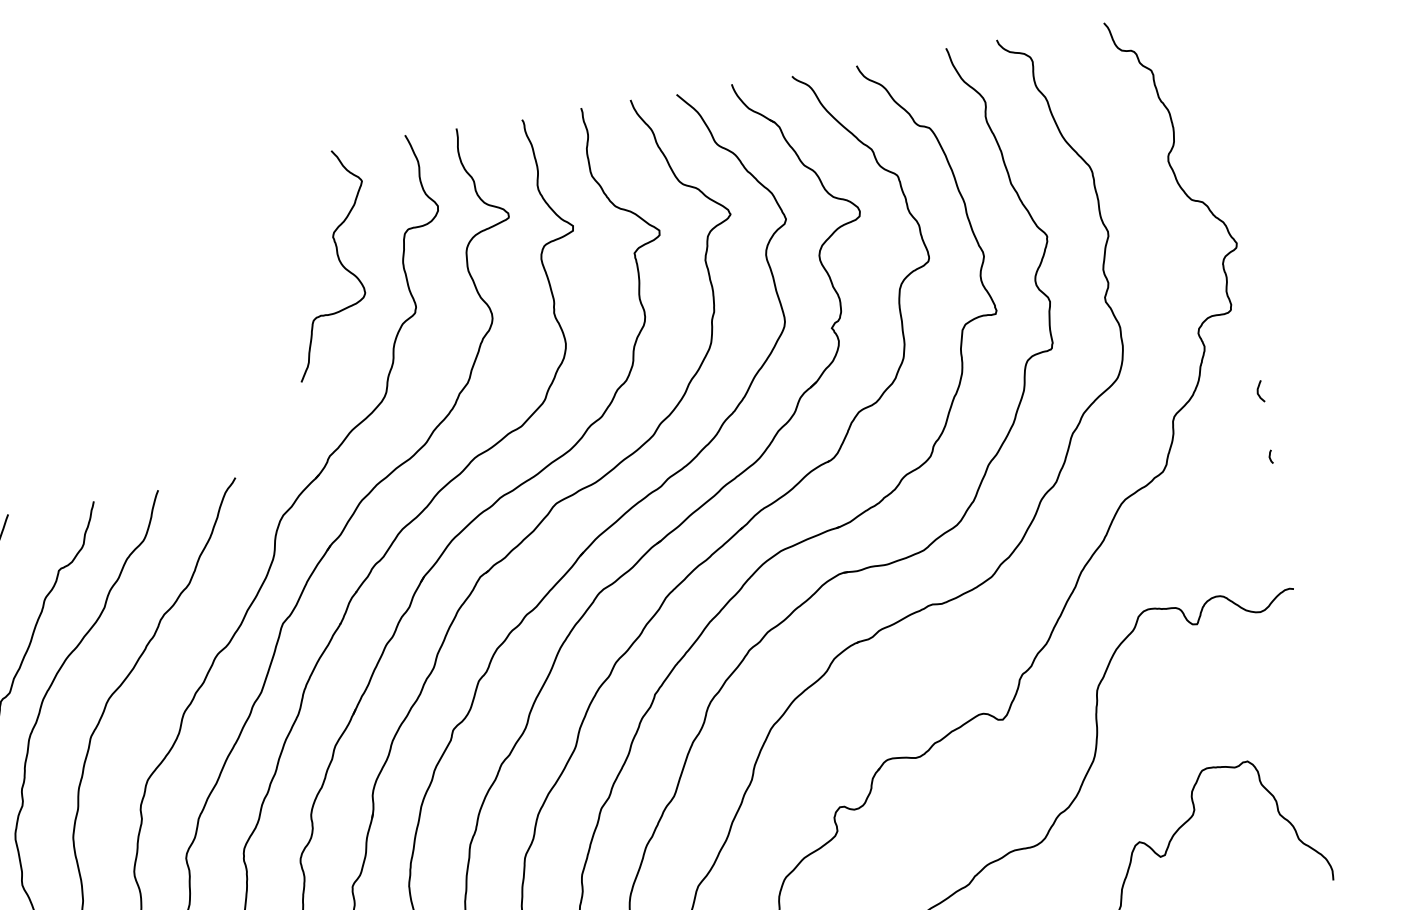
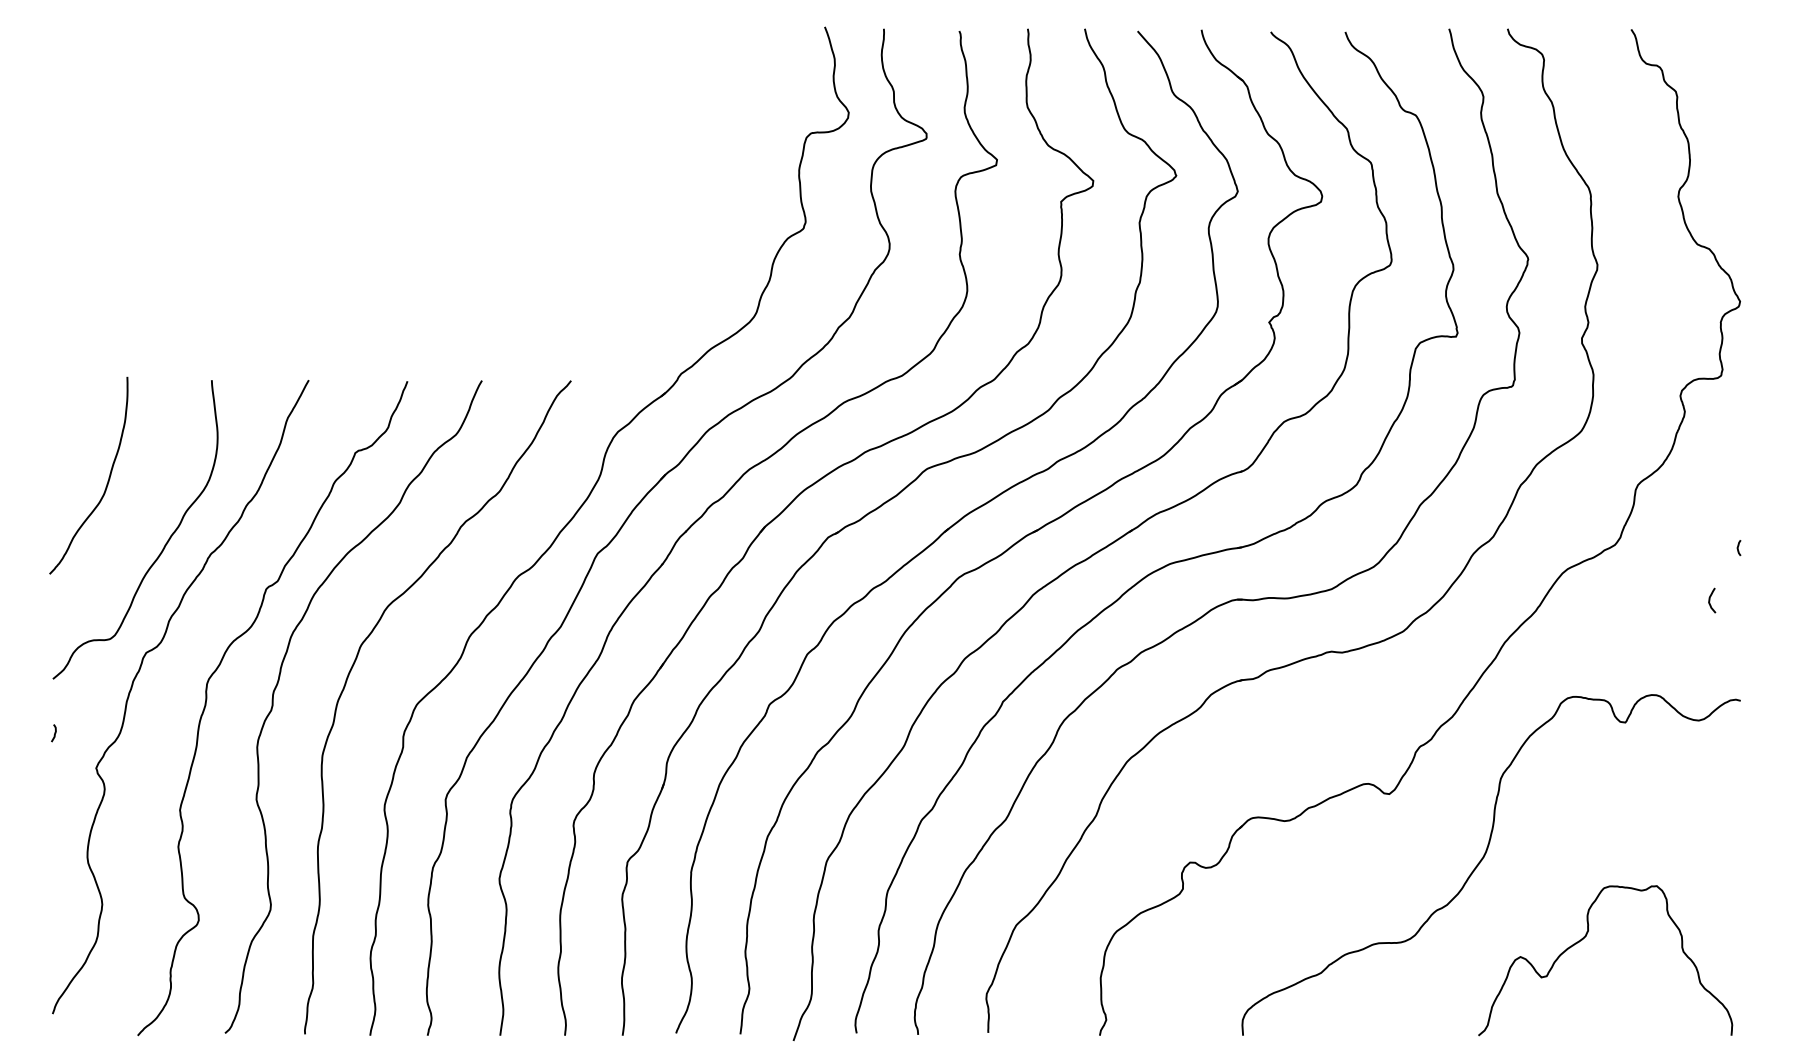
curve: (337, 258) -> (726, 153), removed
curve: (1258, 391) -> (1710, 600), moved

